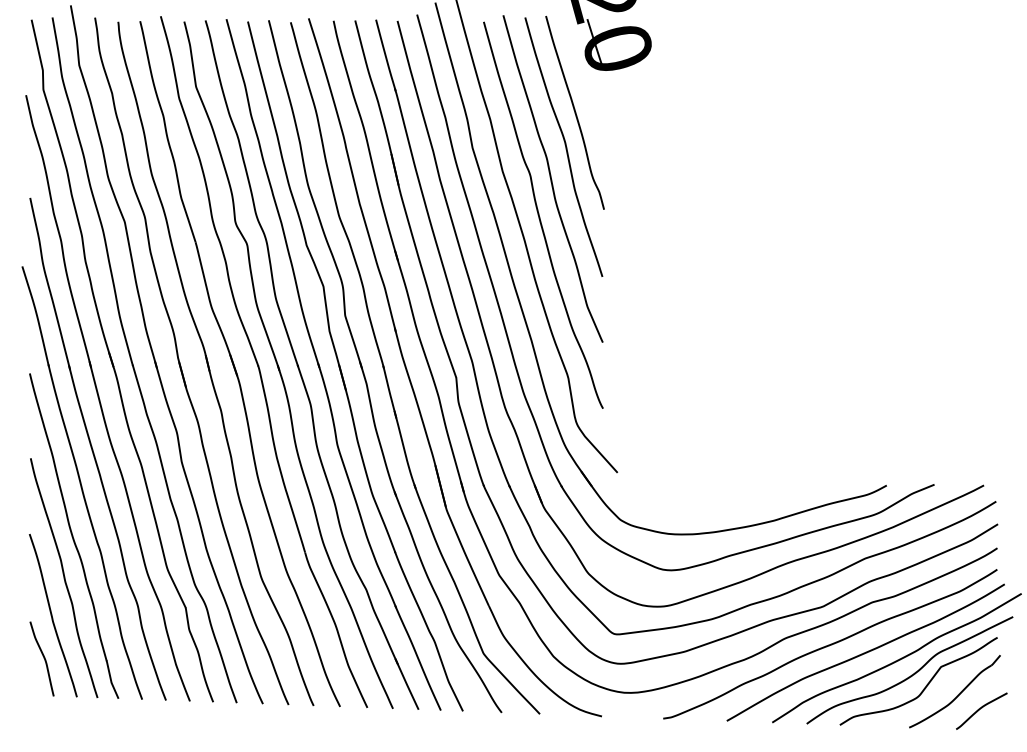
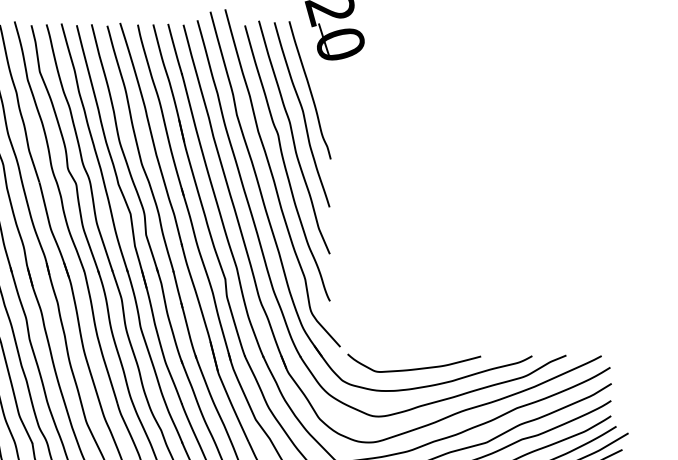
curve: (720, 503) -> (413, 368), added

